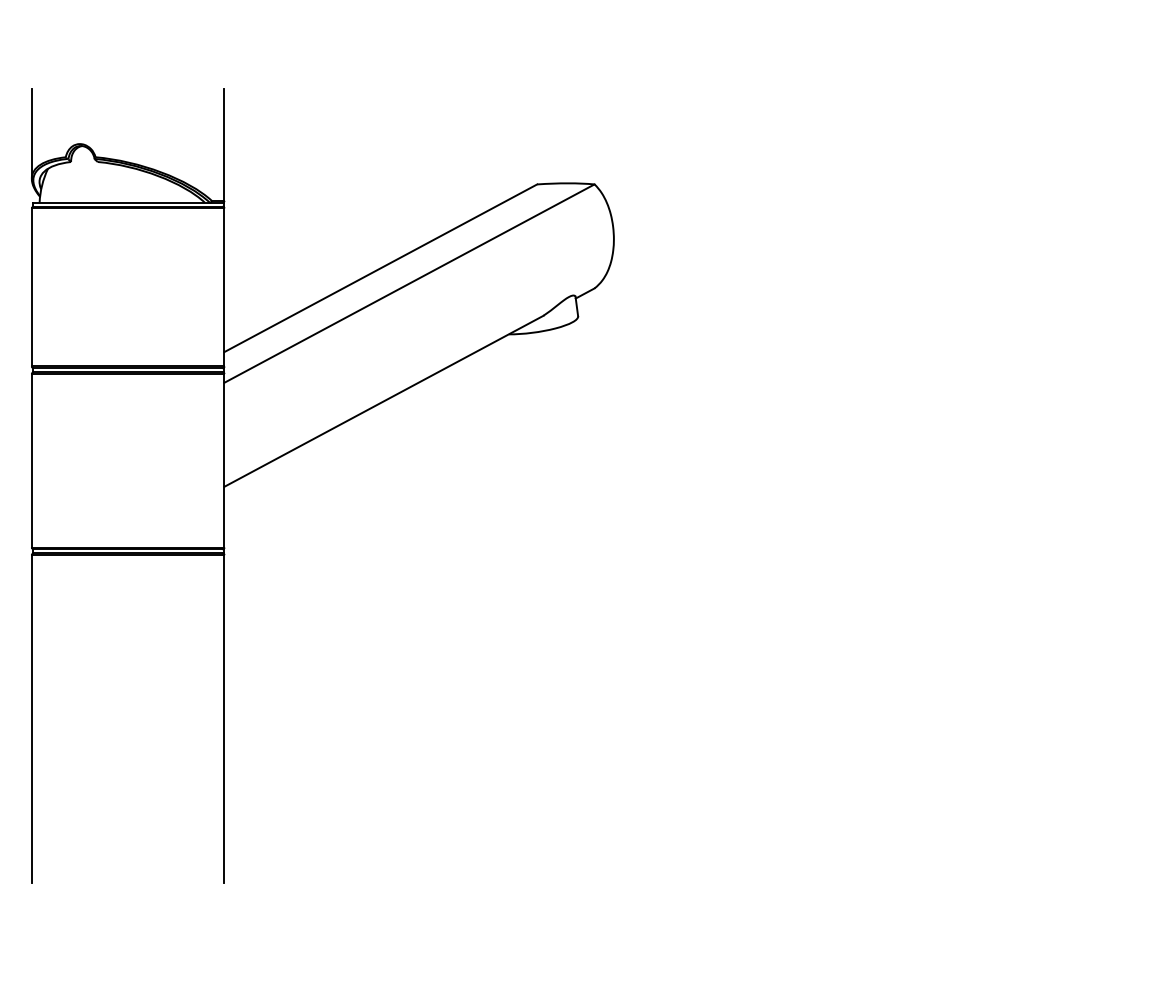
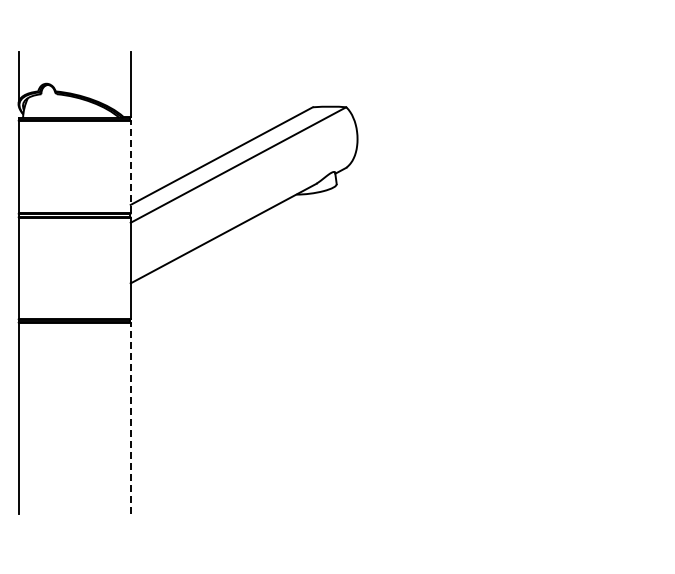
line: (224, 287) -> (130, 167), solid -> dashed
line: (224, 718) -> (130, 418), solid -> dashed

